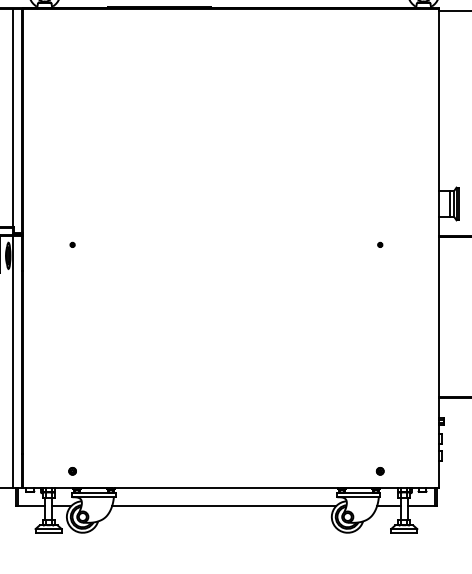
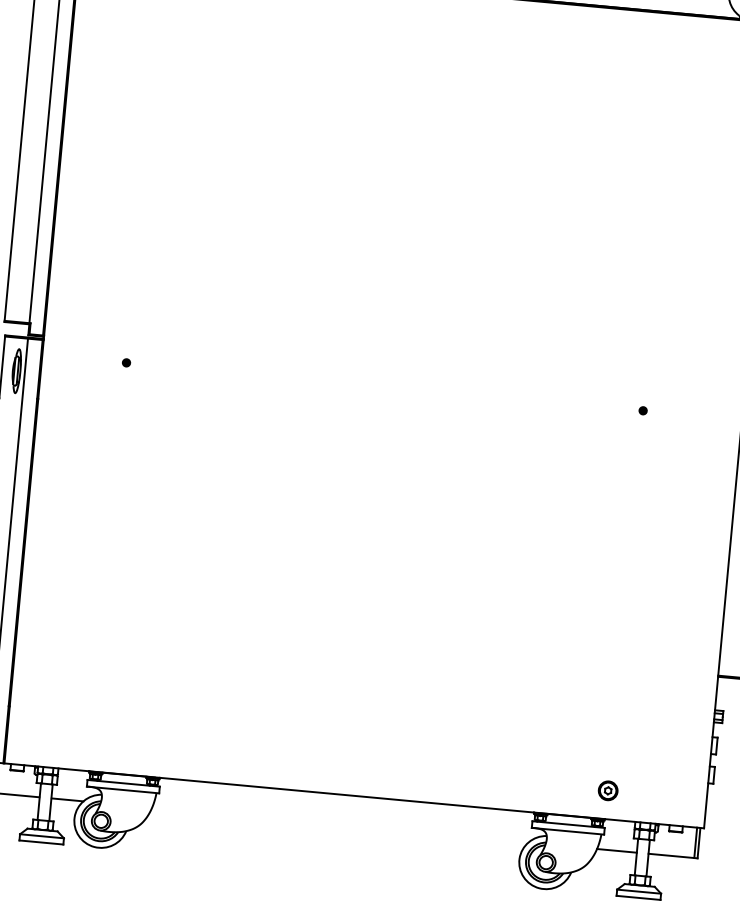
part: (72, 471) -> (91, 743), removed
part: (379, 471) -> (606, 791), size x1.6
line: (224, 506) -> (340, 825), removed

